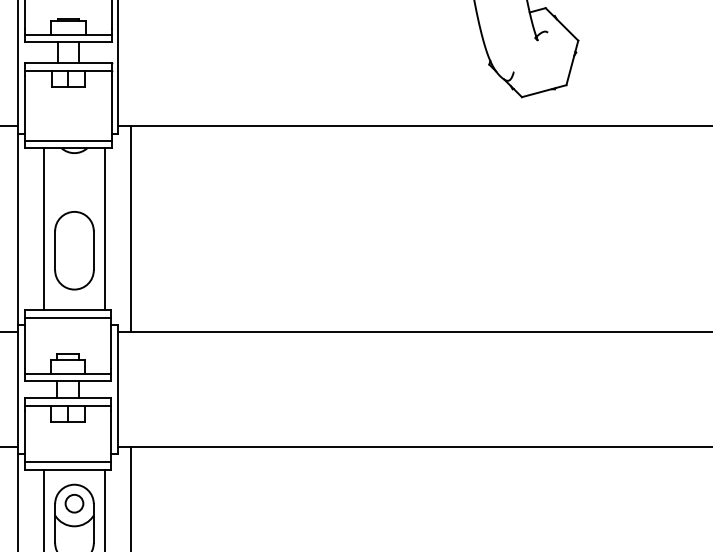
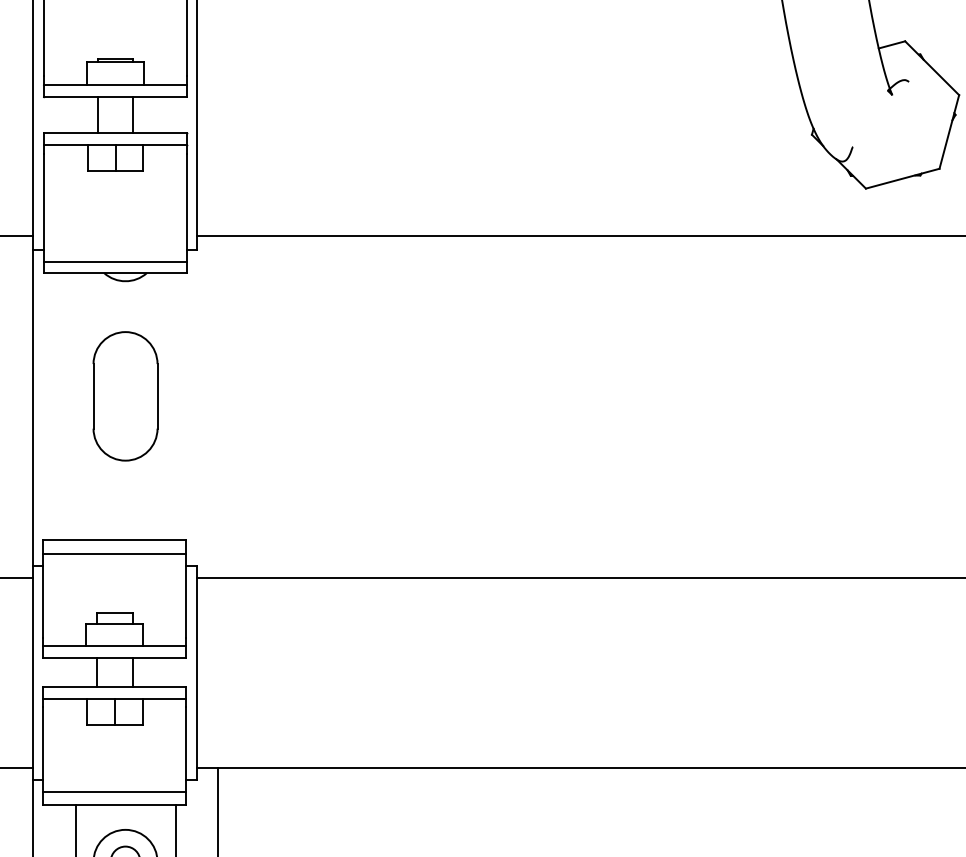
line: (44, 228) -> (75, 405), removed
line: (104, 228) -> (175, 405), removed
line: (130, 229) -> (218, 407), removed
part: (74, 250) -> (125, 395), moved

